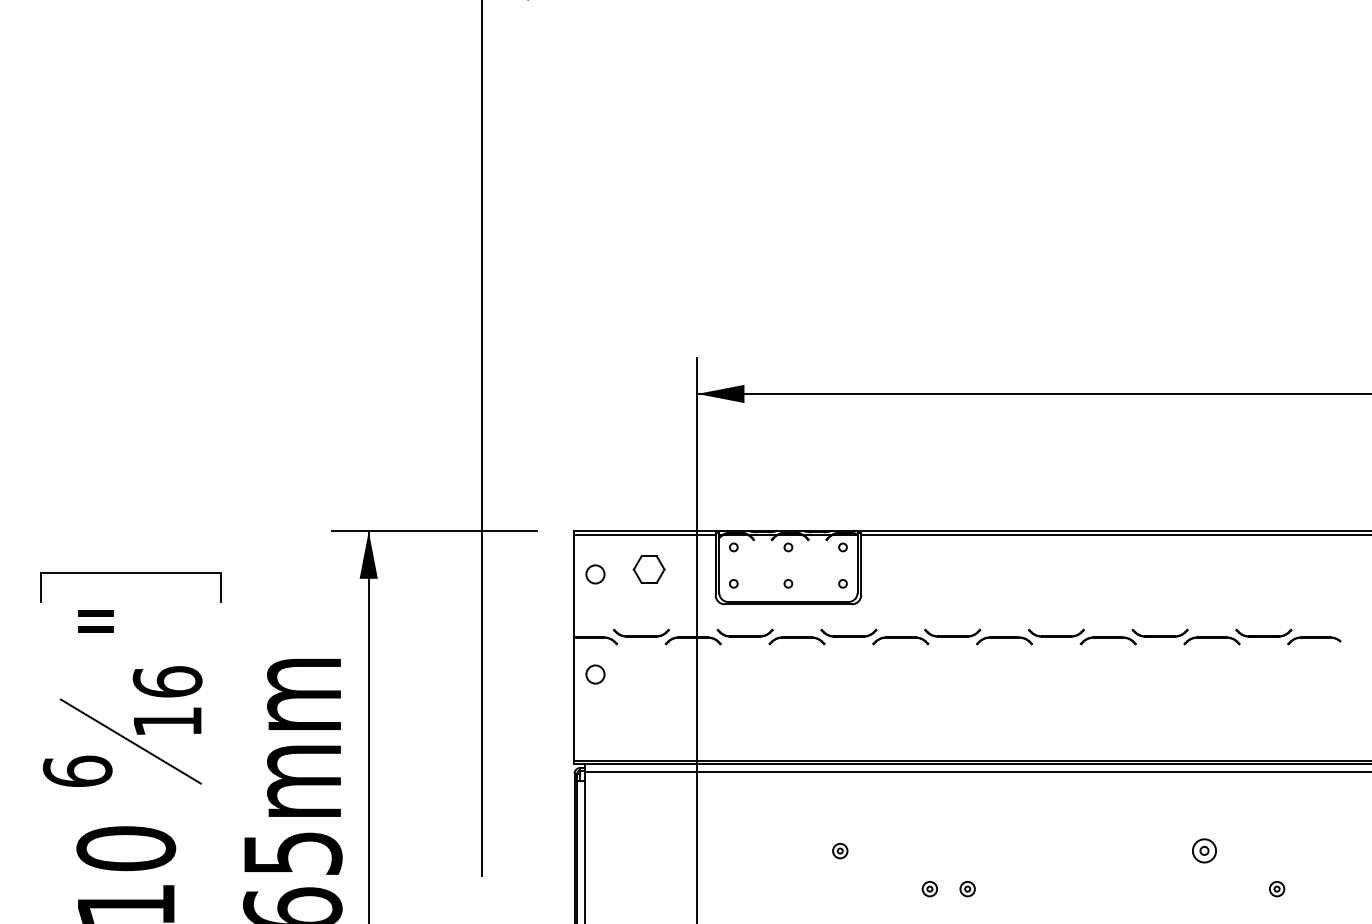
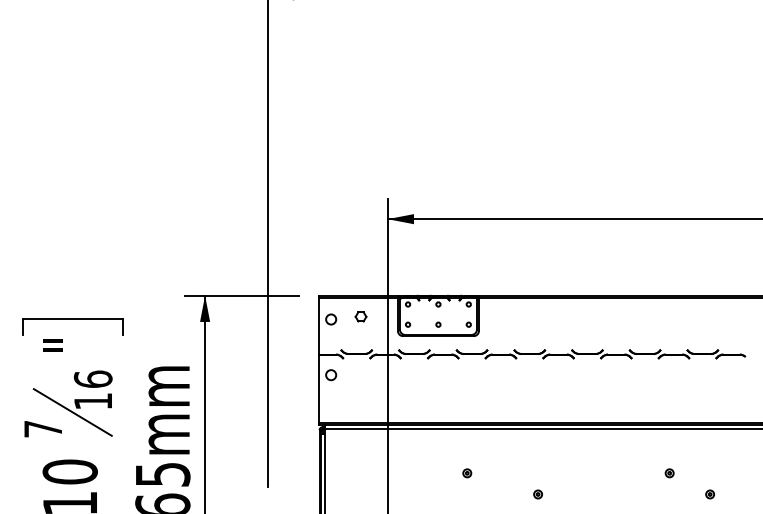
part: (648, 569) -> (360, 316), size x0.62
text: (76, 770) -> (42, 428), 6 -> 7
part: (1203, 851) -> (669, 473), size x0.62
part: (928, 889) -> (516, 494), removed

